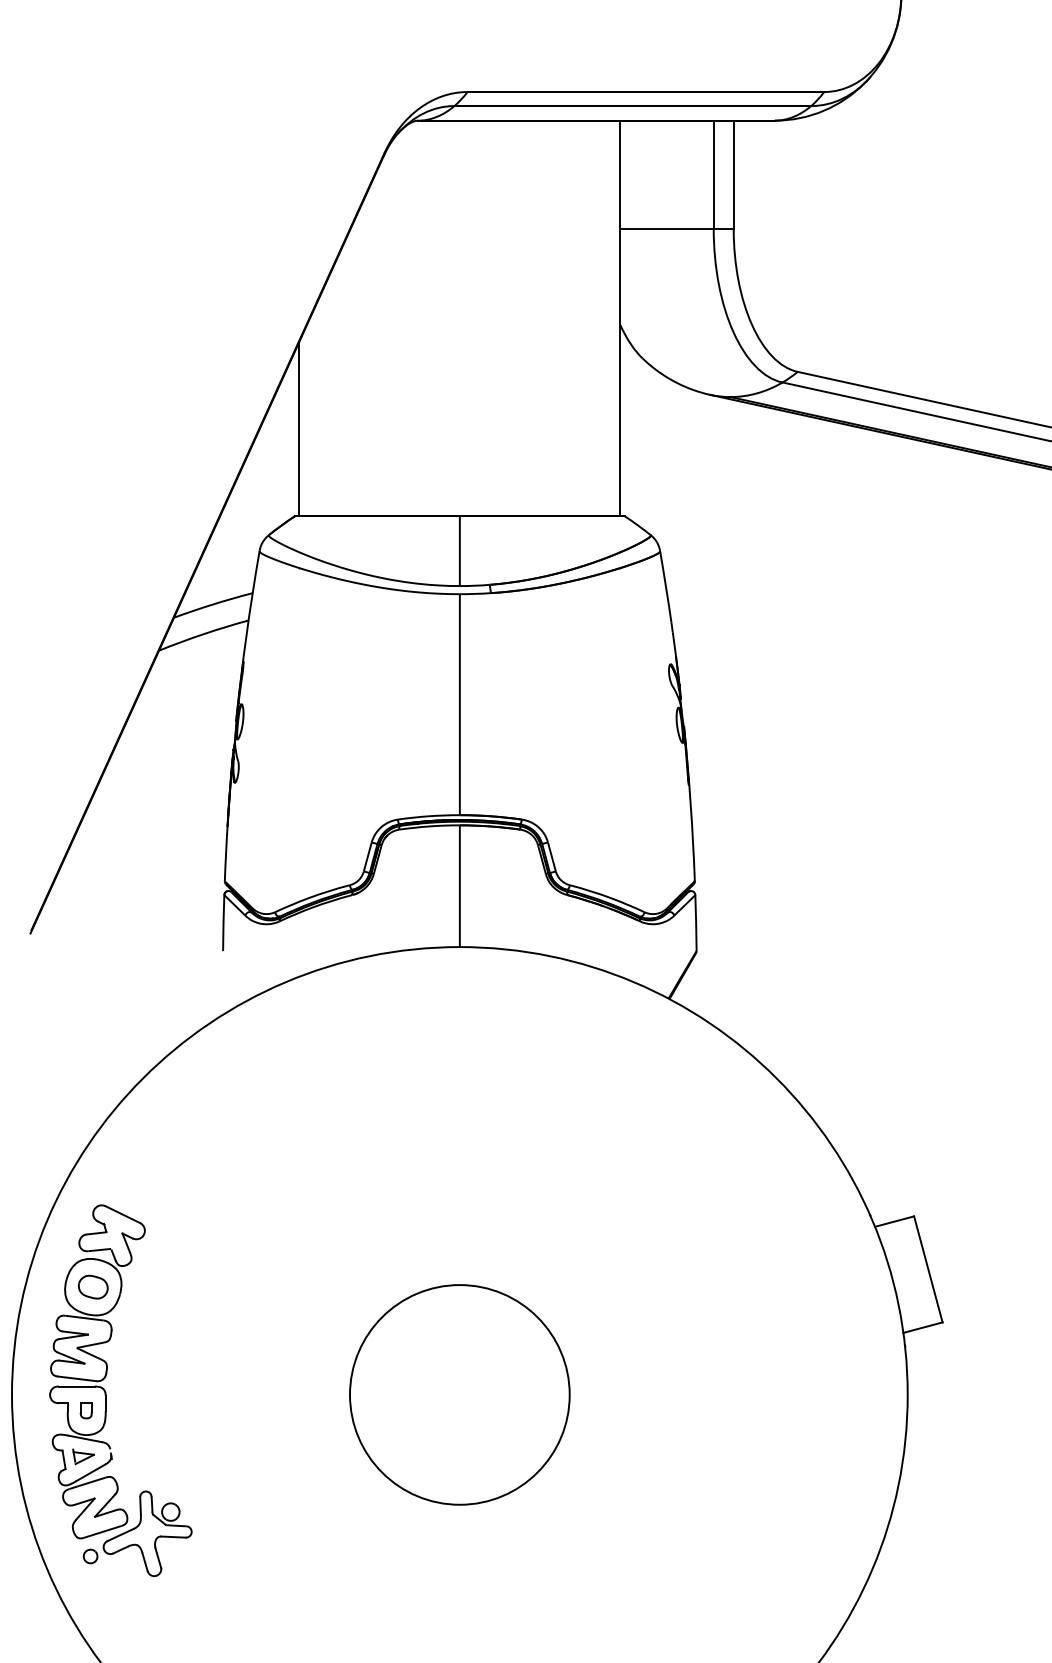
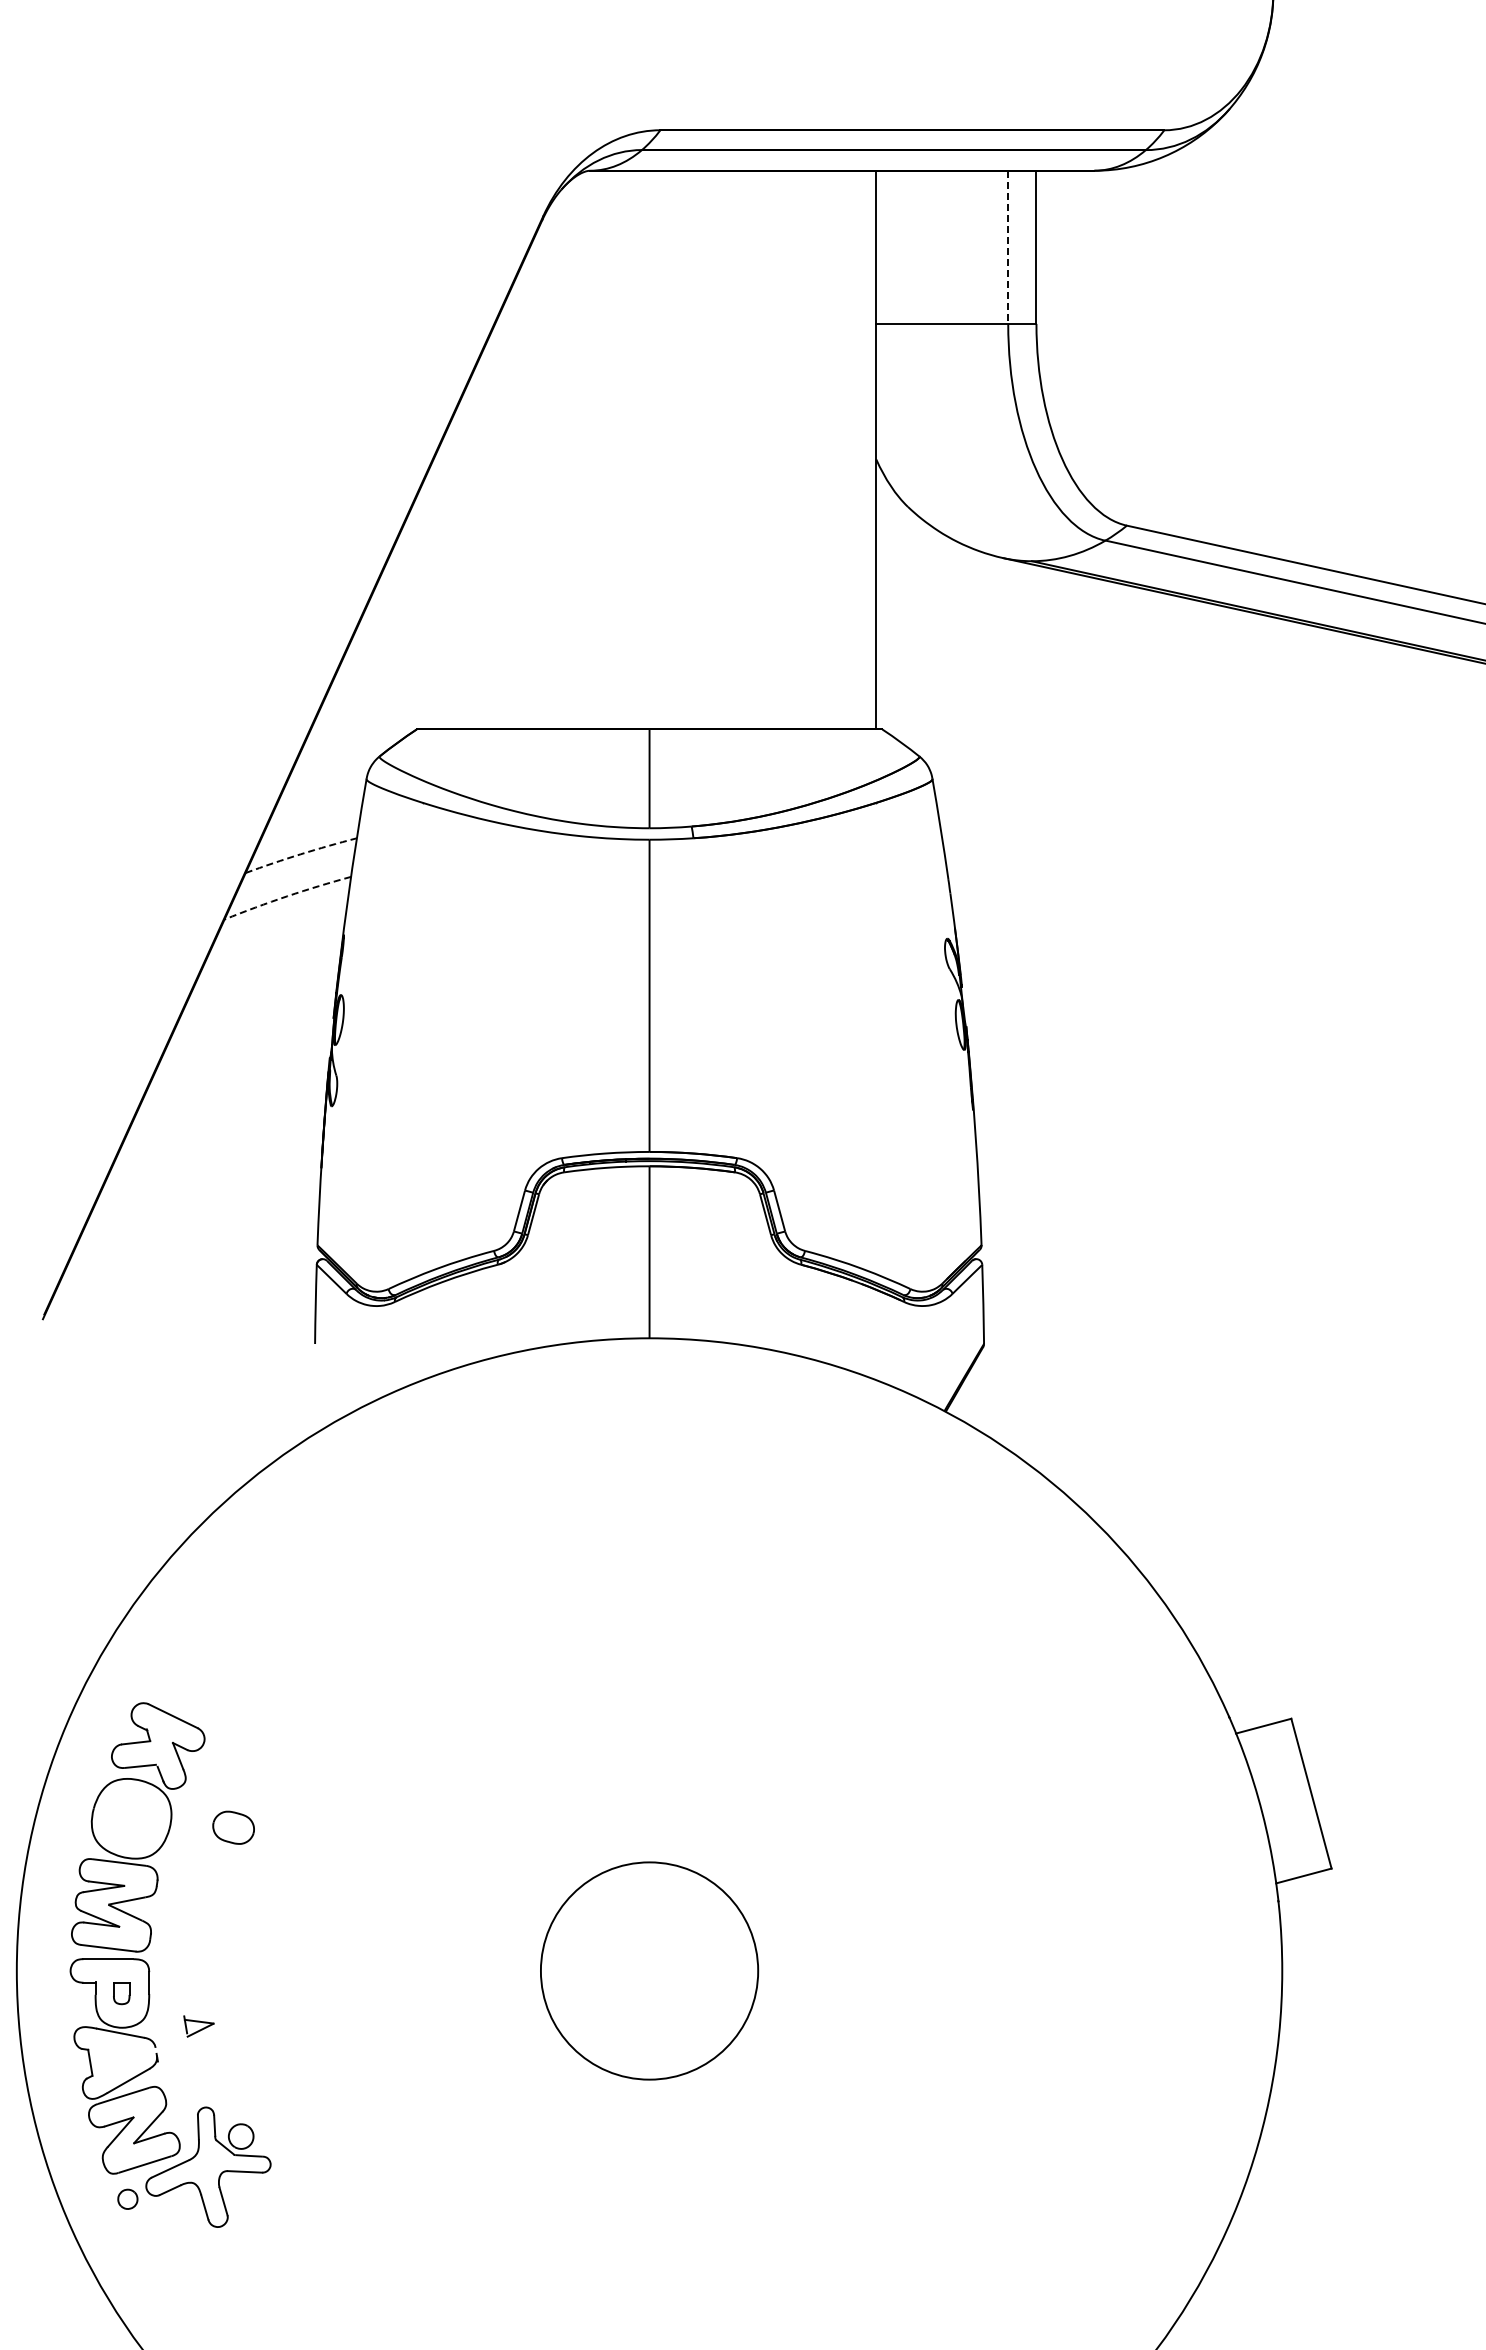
line: (713, 175) -> (1008, 247), solid -> dashed
line: (299, 429) -> (422, 606), removed
arc: (212, 604) -> (300, 854), solid -> dashed
arc: (203, 634) -> (287, 896), solid -> dashed
part: (93, 1286) -> (233, 1827), moved
circle: (459, 1394) -> (649, 1970), size x0.7
part: (83, 1456) -> (198, 2026), moved

